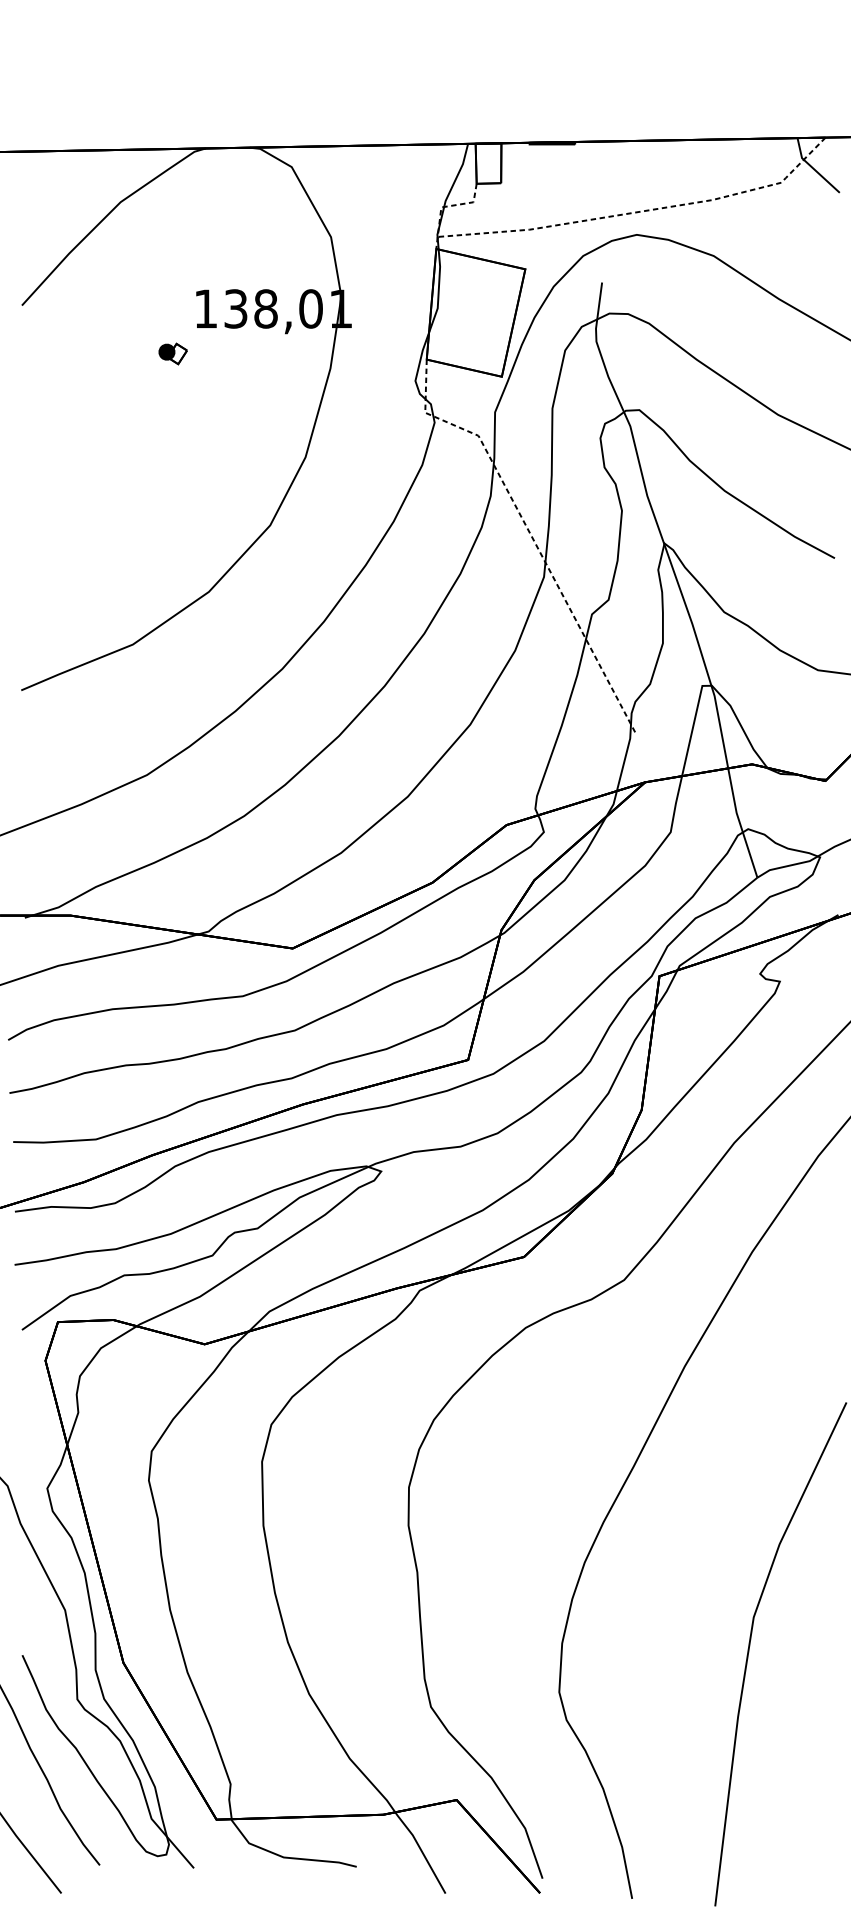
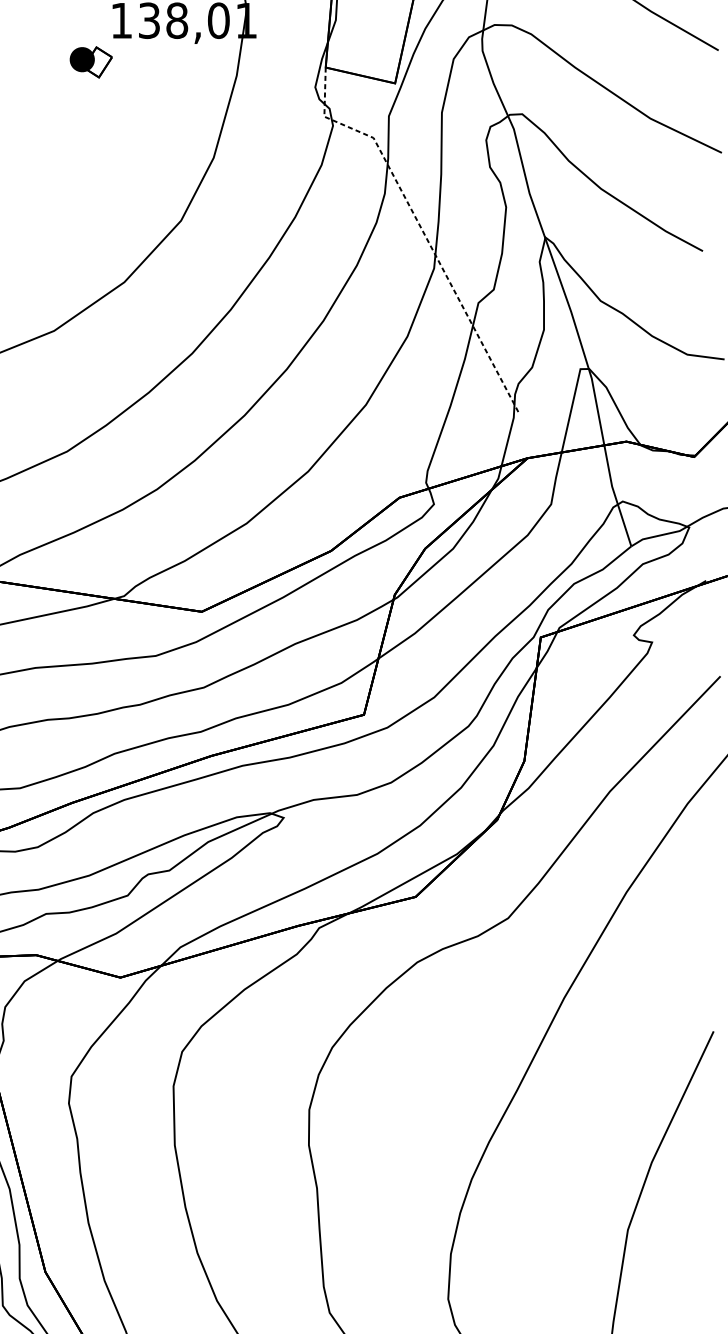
part: (172, 353) -> (90, 61), size x1.6

